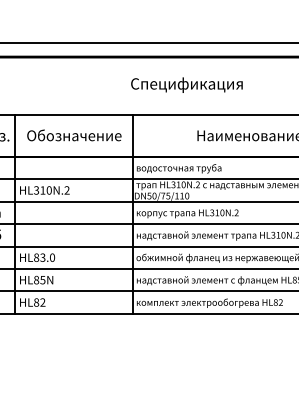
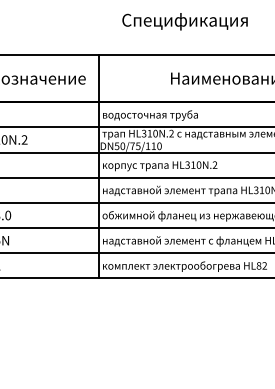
text: (186, 84) -> (184, 20), moved

